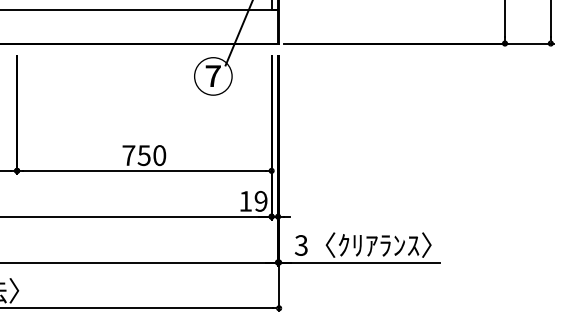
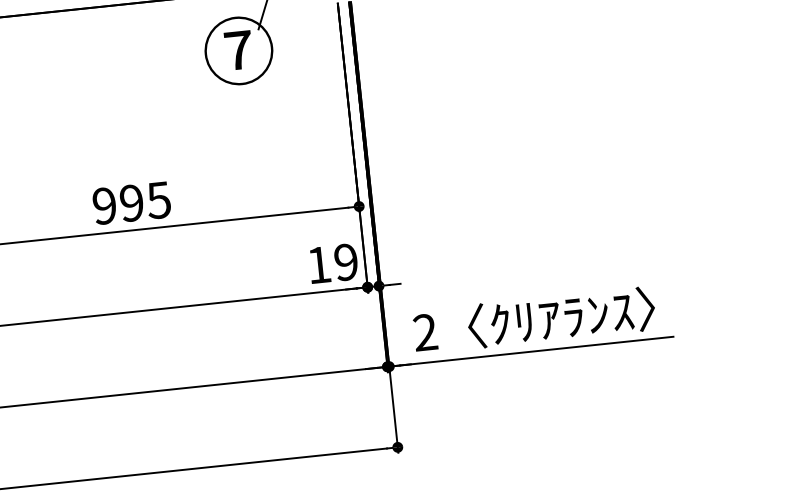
text: (144, 155) -> (132, 203), 750 -> 995
text: (300, 245) -> (423, 332), 3 -> 2

